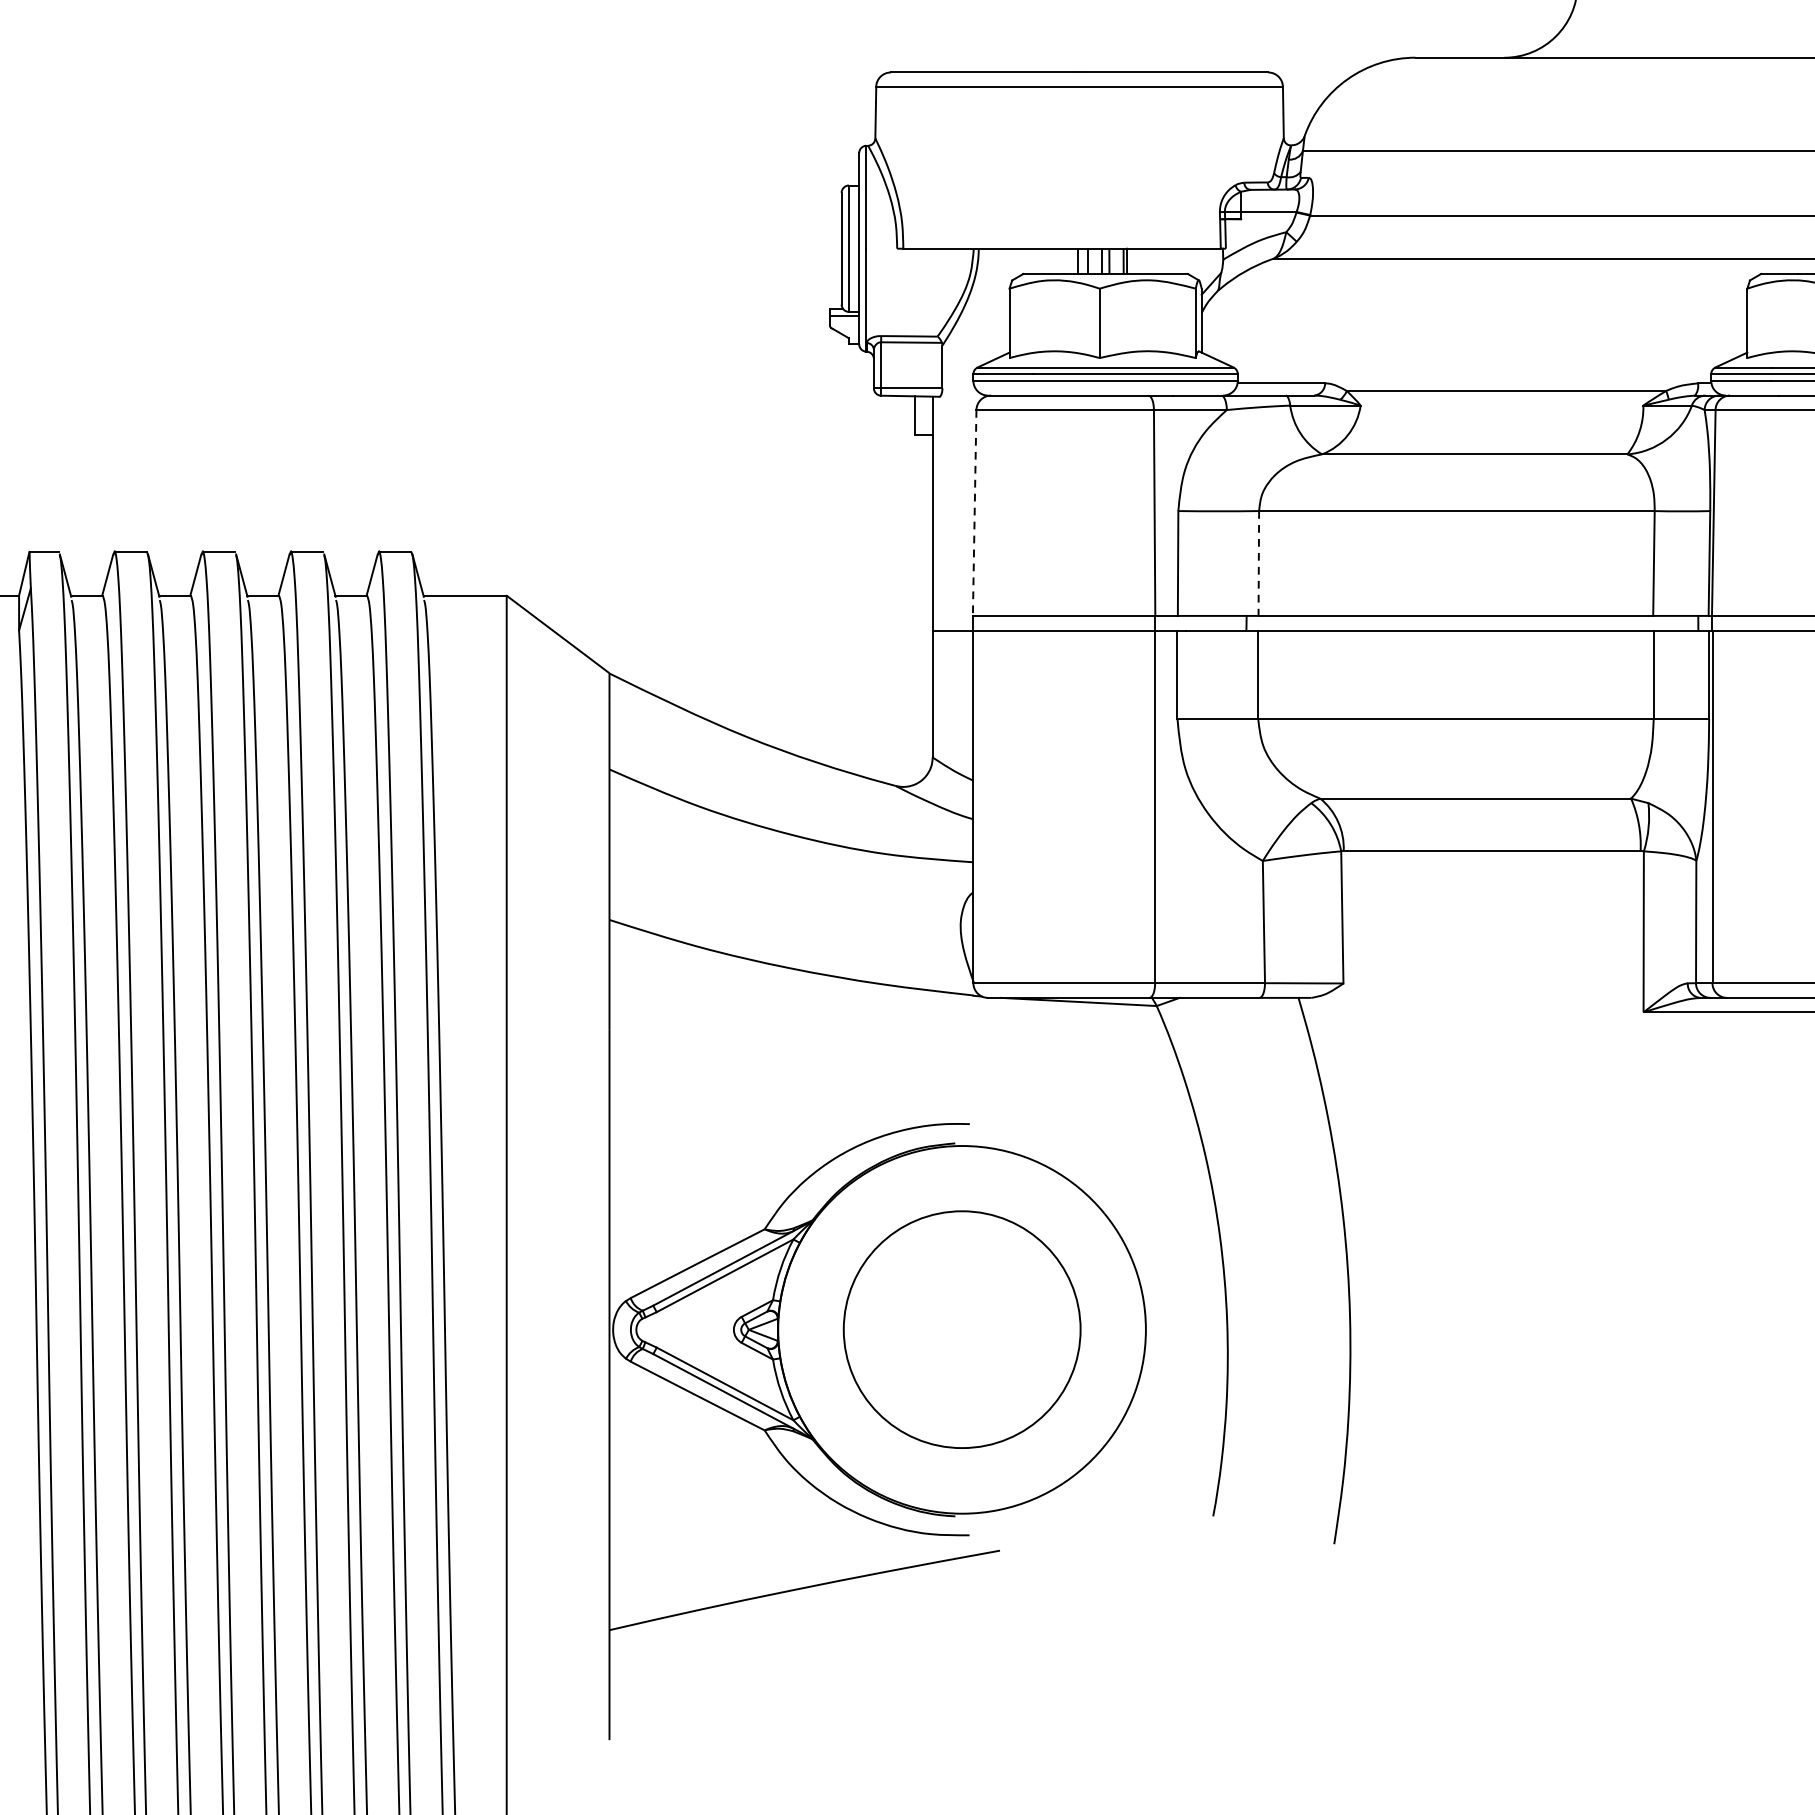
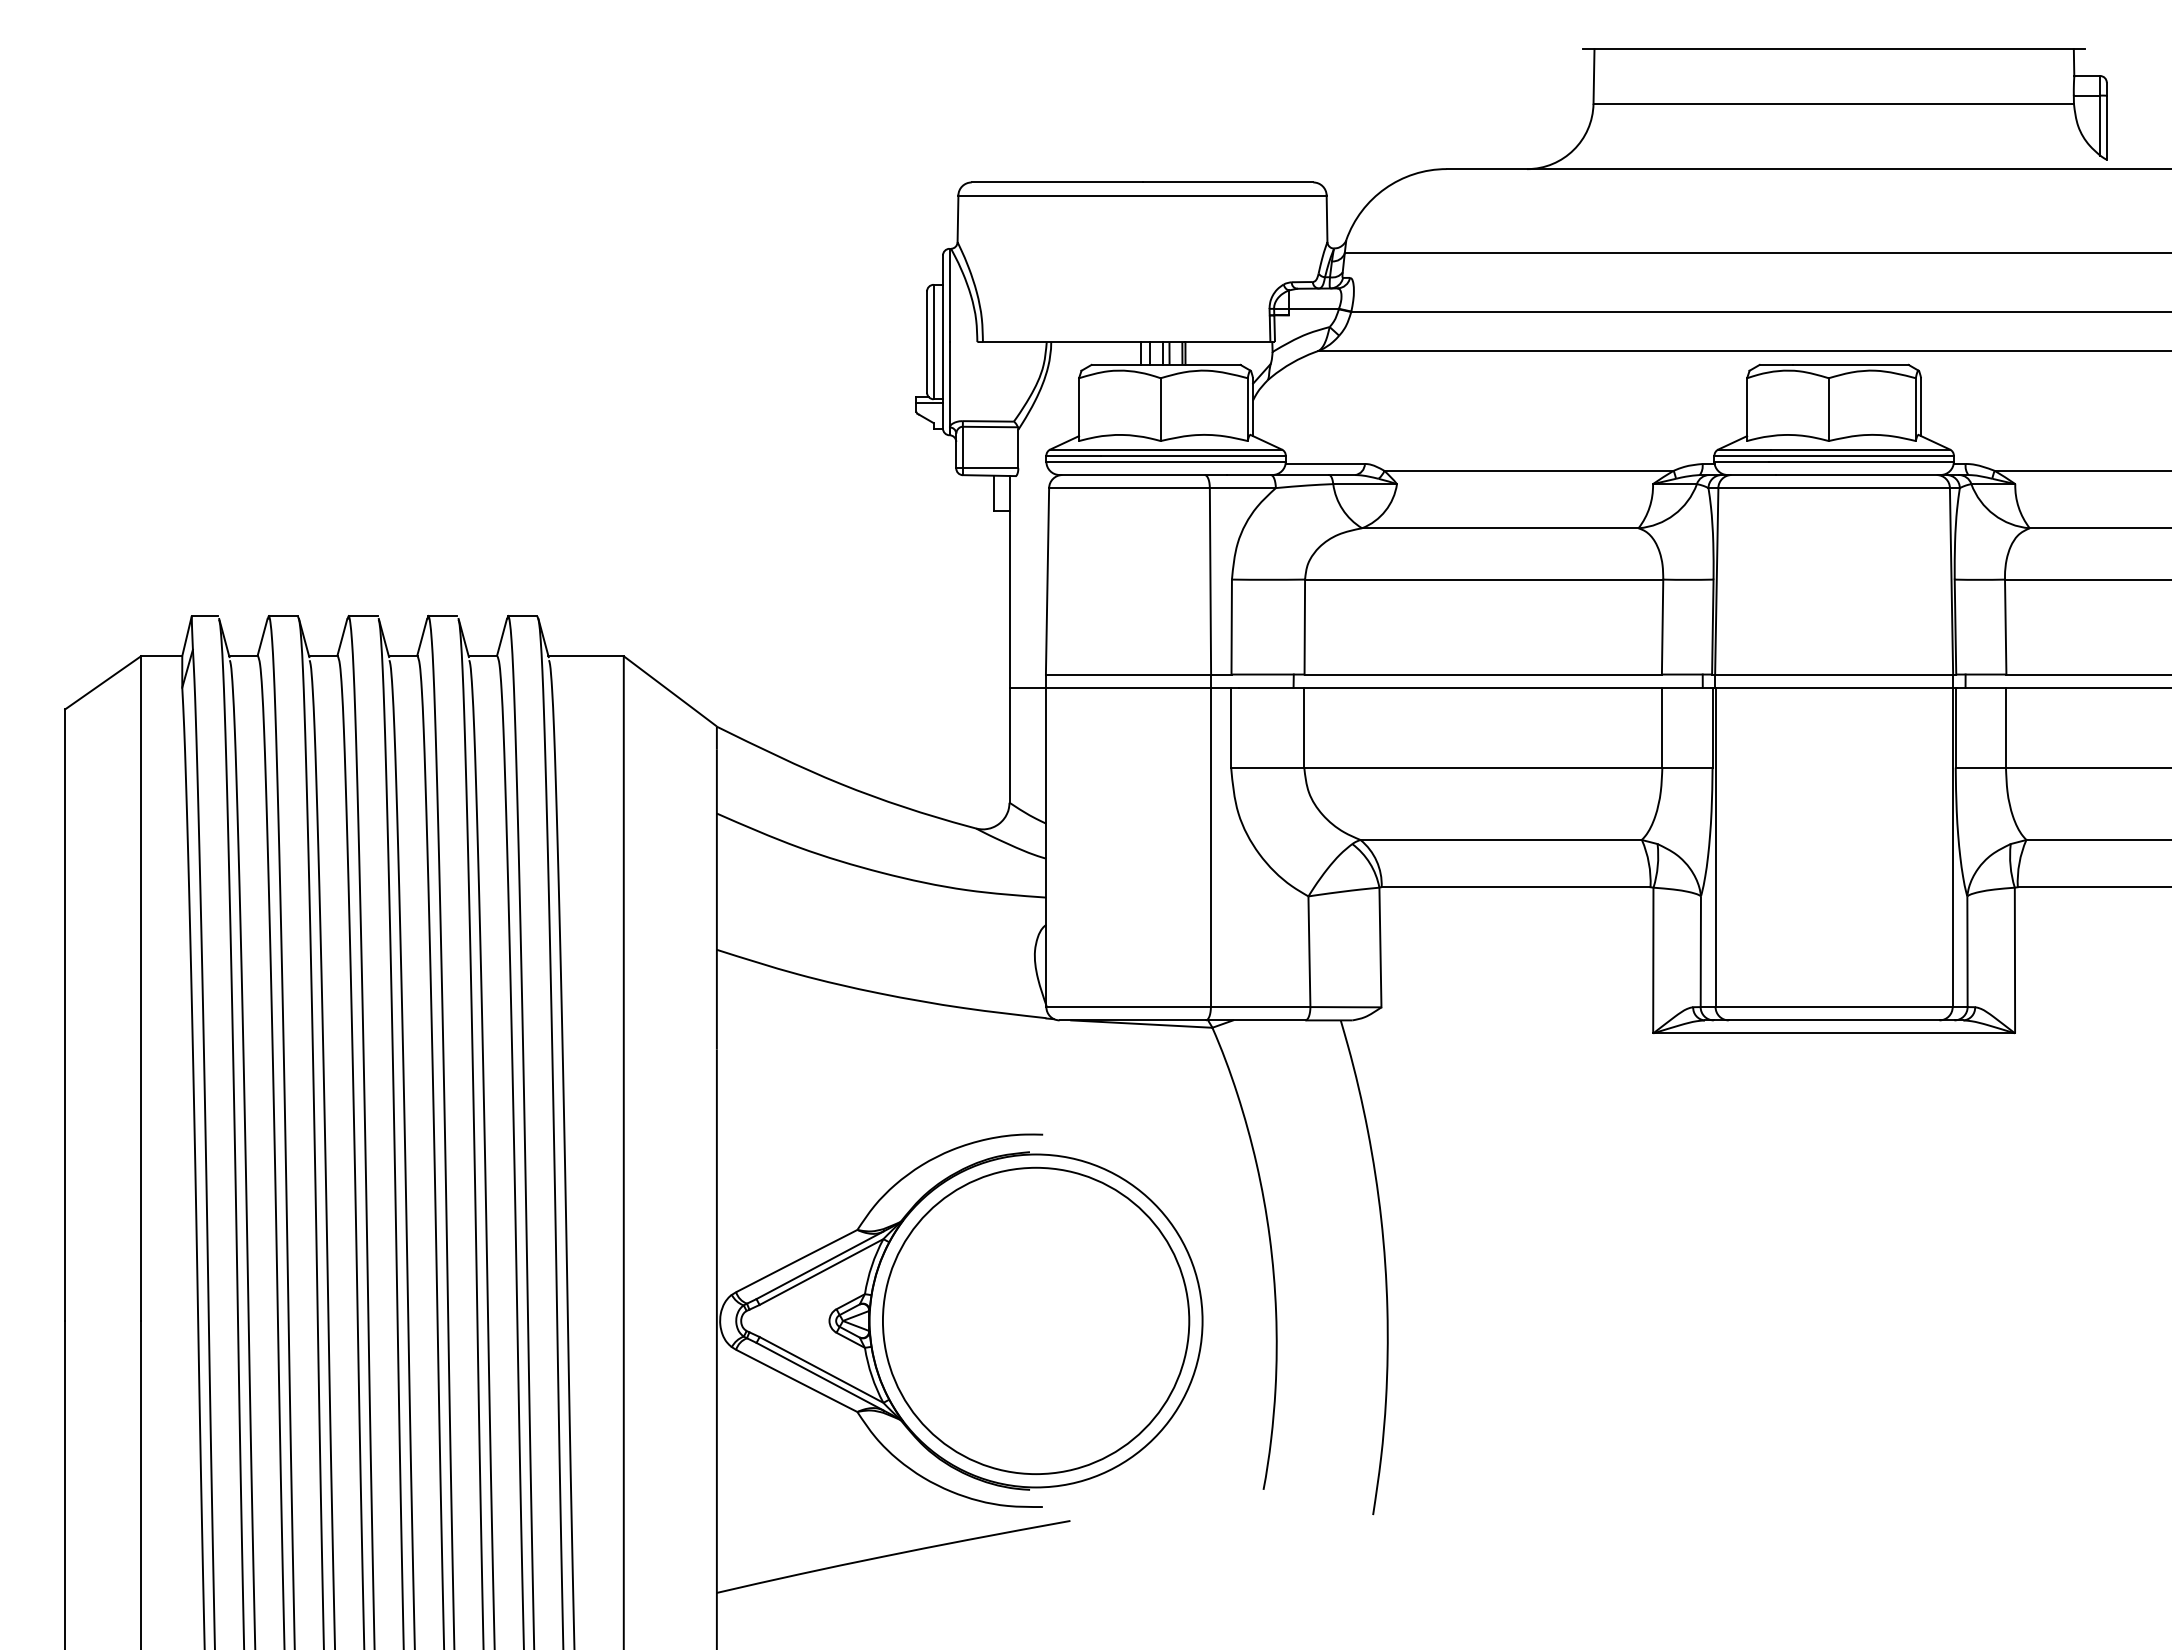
line: (974, 513) -> (1047, 581), dashed -> solid
line: (1258, 563) -> (1304, 627), dashed -> solid
circle: (962, 1329) -> (1036, 1320), size x1.43

